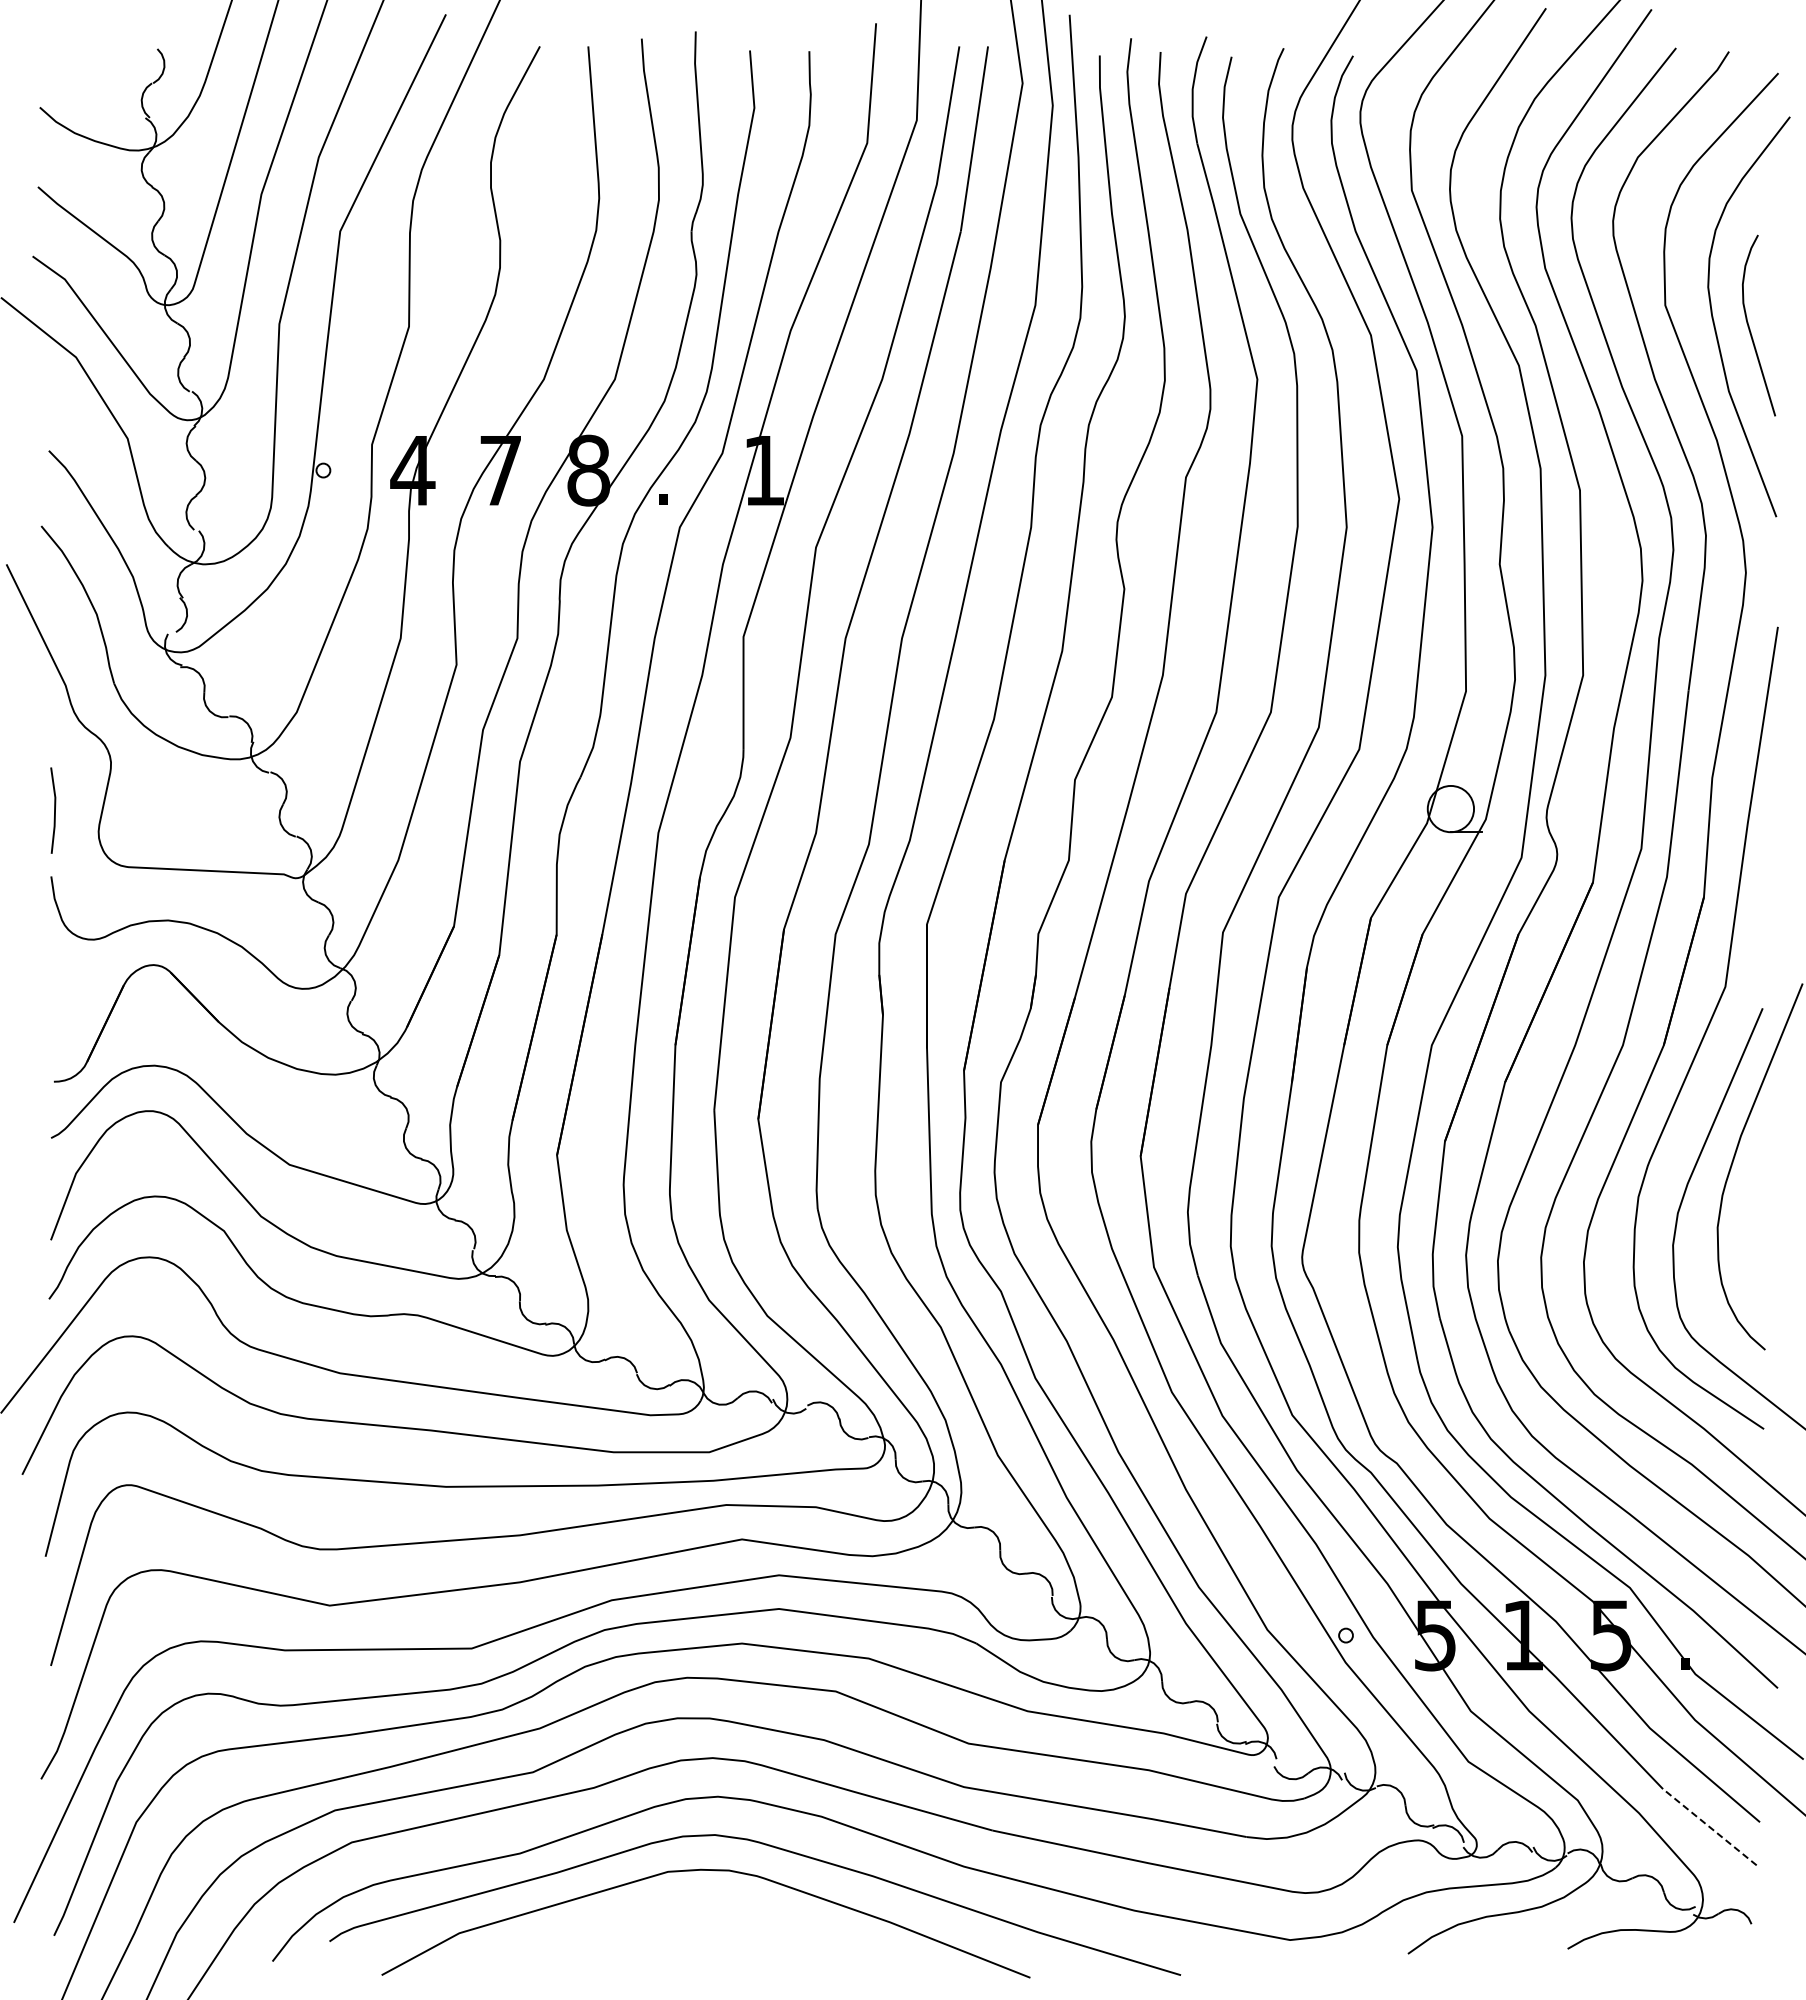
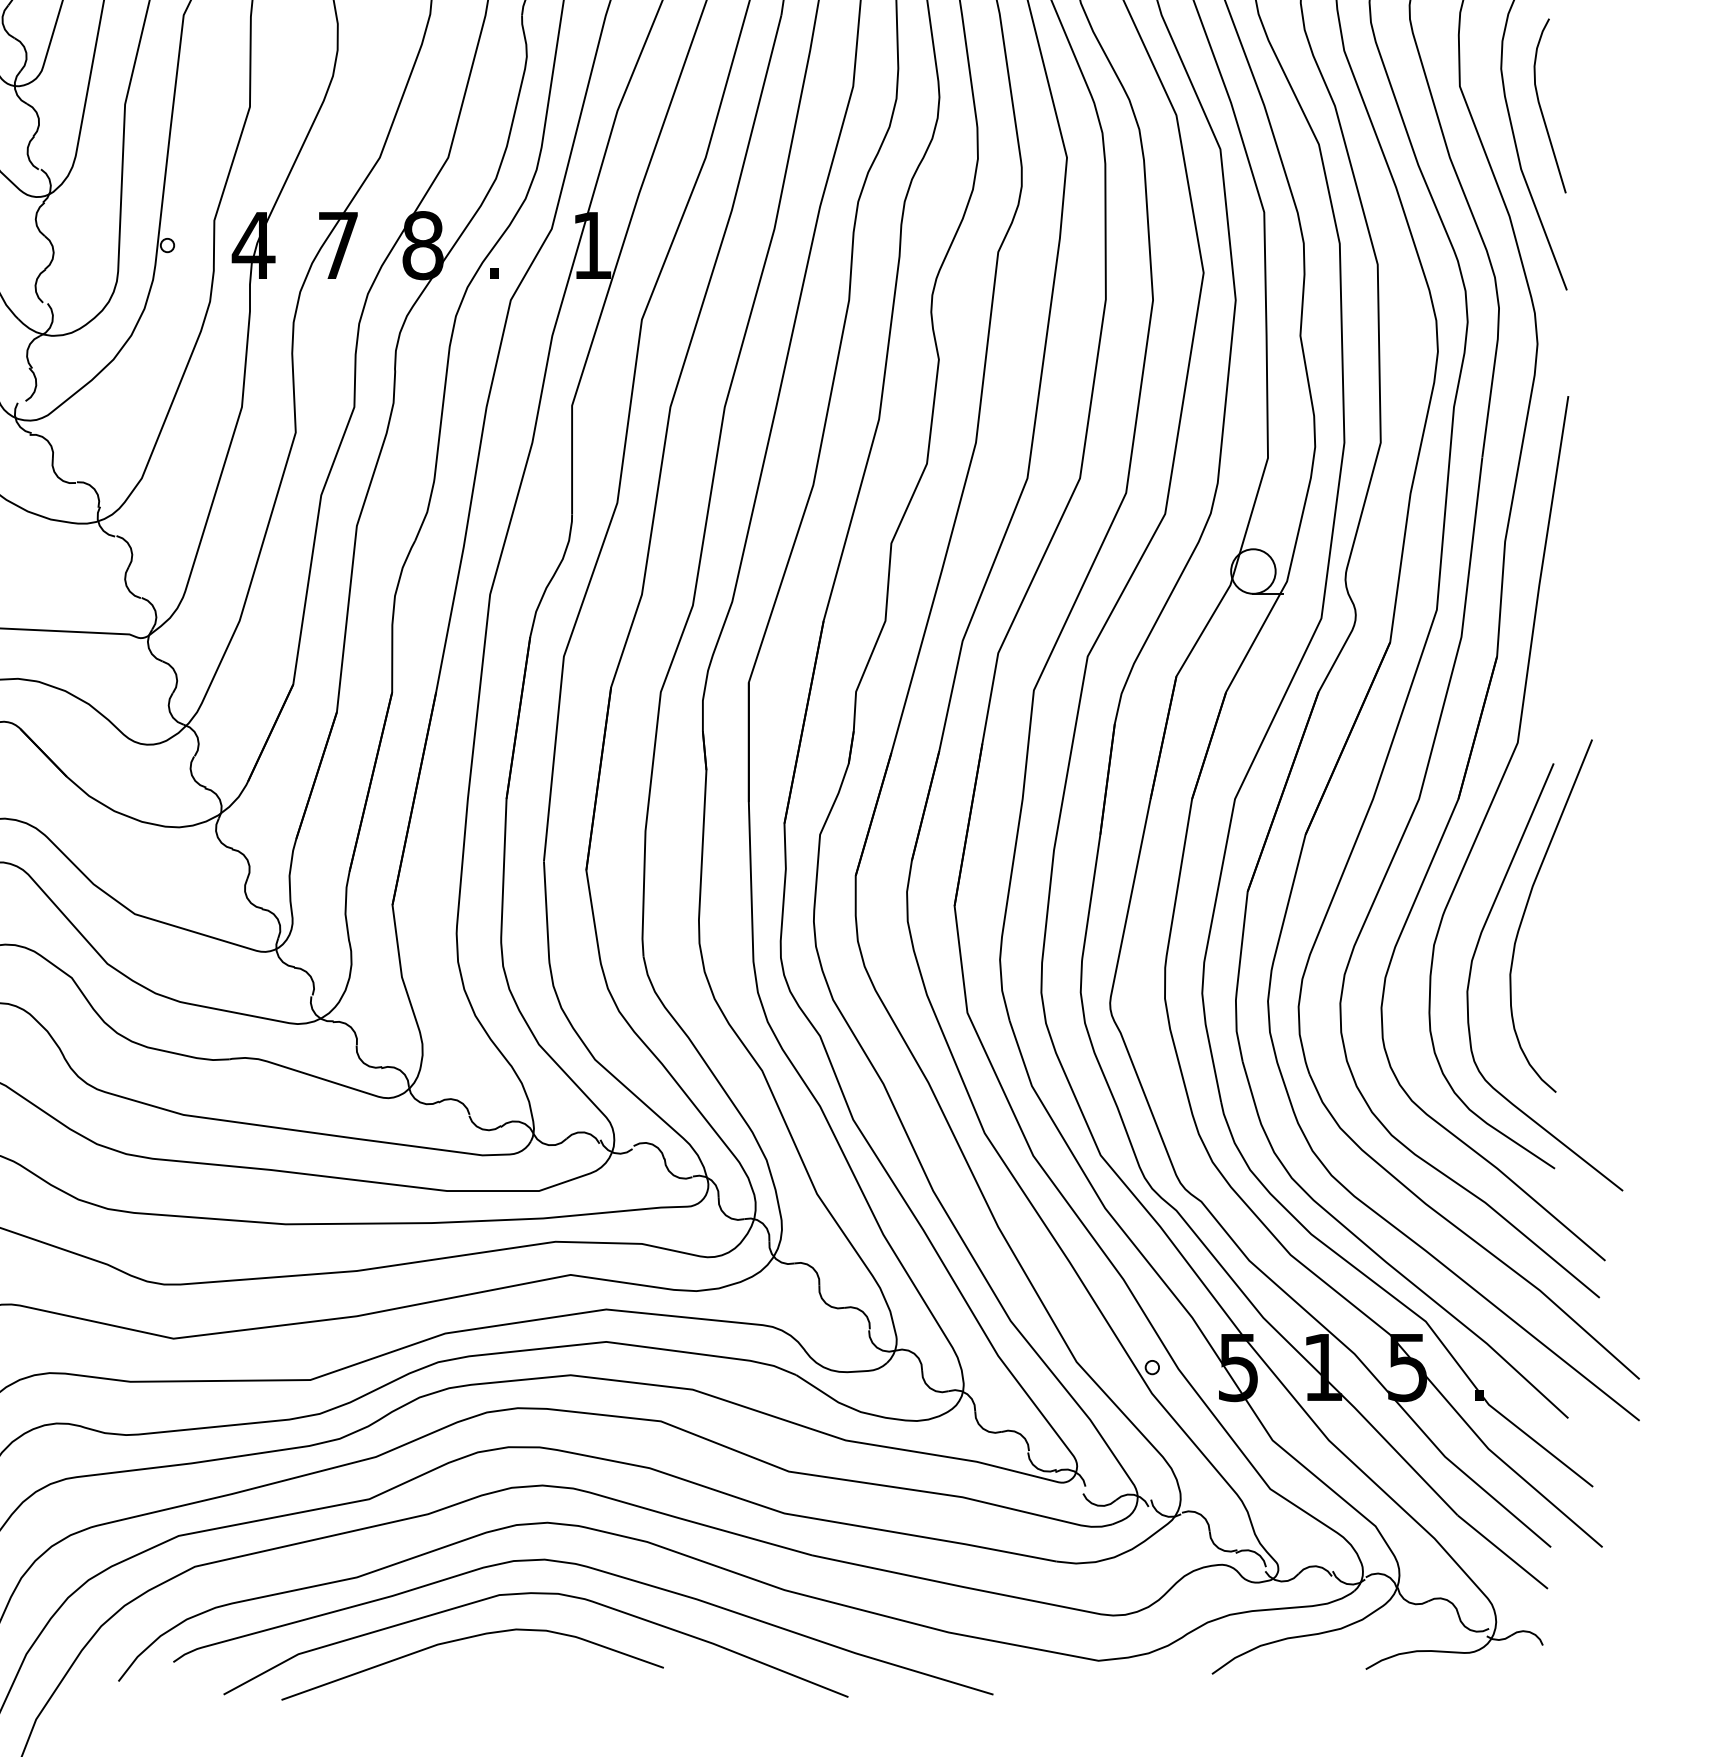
line: (1709, 1826) -> (1502, 1551), dashed -> solid
curve: (634, 1917) -> (467, 1639), added

